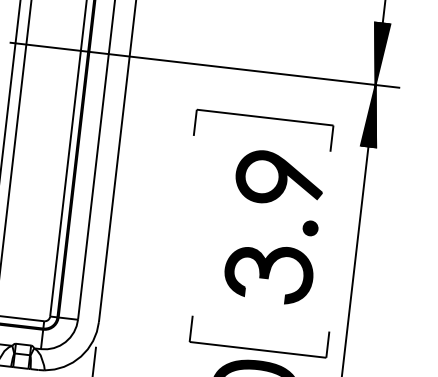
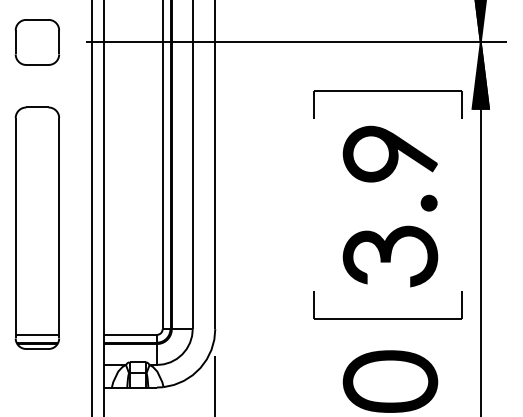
part: (264, 118) -> (387, 91), moved
part: (257, 349) -> (387, 318), moved

